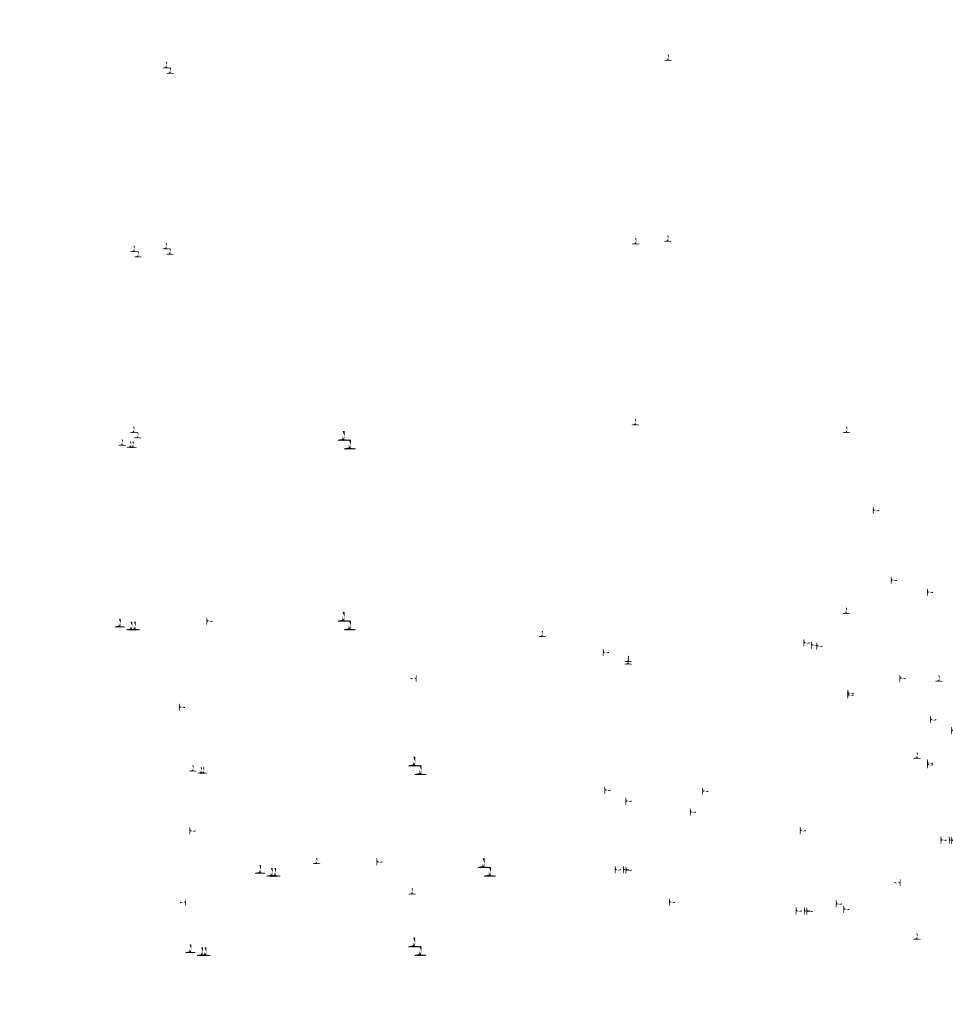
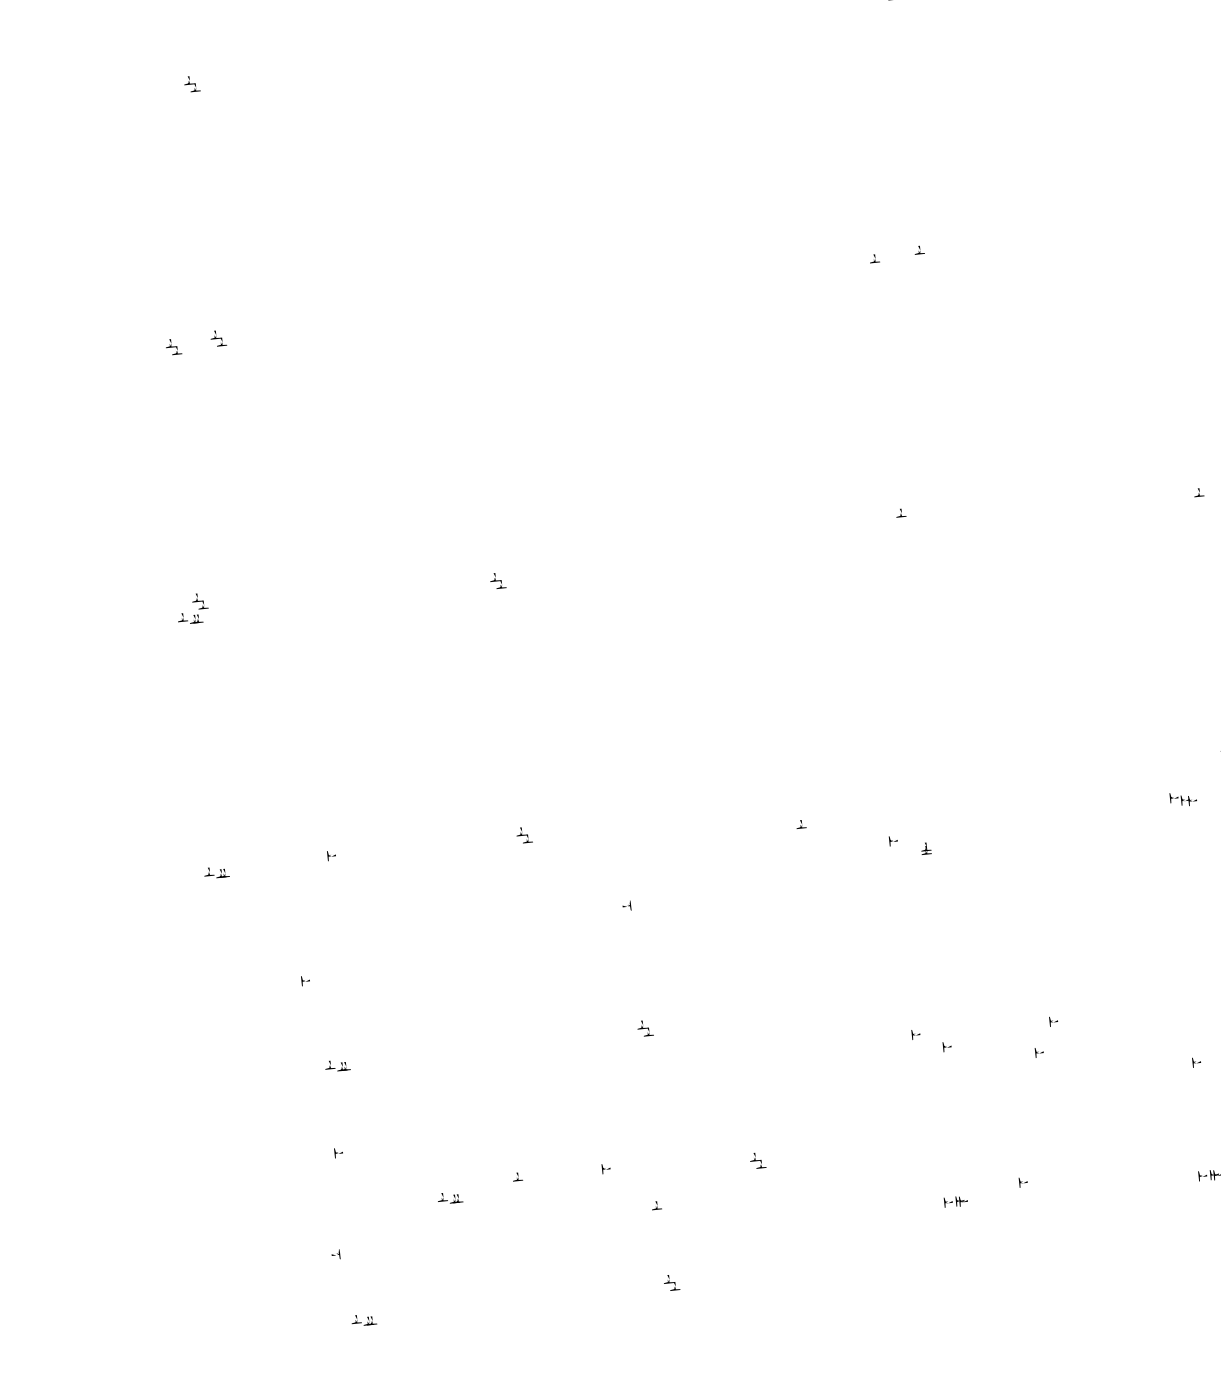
part: (346, 439) -> (497, 580), size x0.62
part: (346, 620) -> (524, 834), size x0.62
part: (127, 624) -> (216, 872), size x0.71
part: (417, 765) -> (645, 1027), size x0.62
part: (486, 866) -> (757, 1159), size x0.62
part: (622, 869) -> (955, 1201), moved
part: (267, 870) -> (450, 1197), size x0.71
part: (416, 946) -> (670, 1282), size x0.62
part: (197, 950) -> (363, 1320), size x0.71

